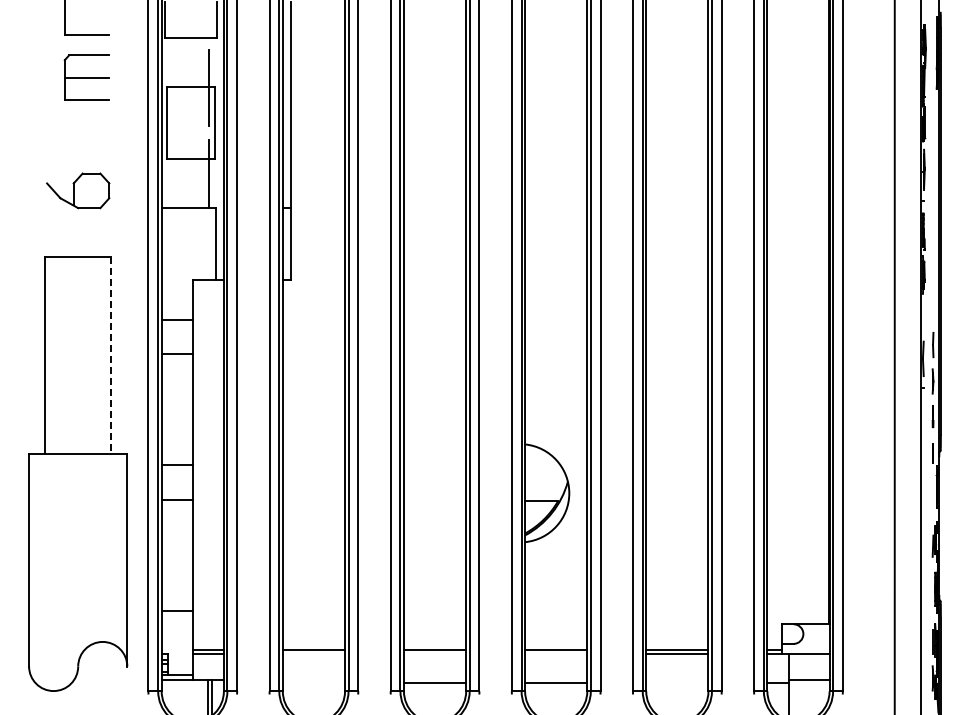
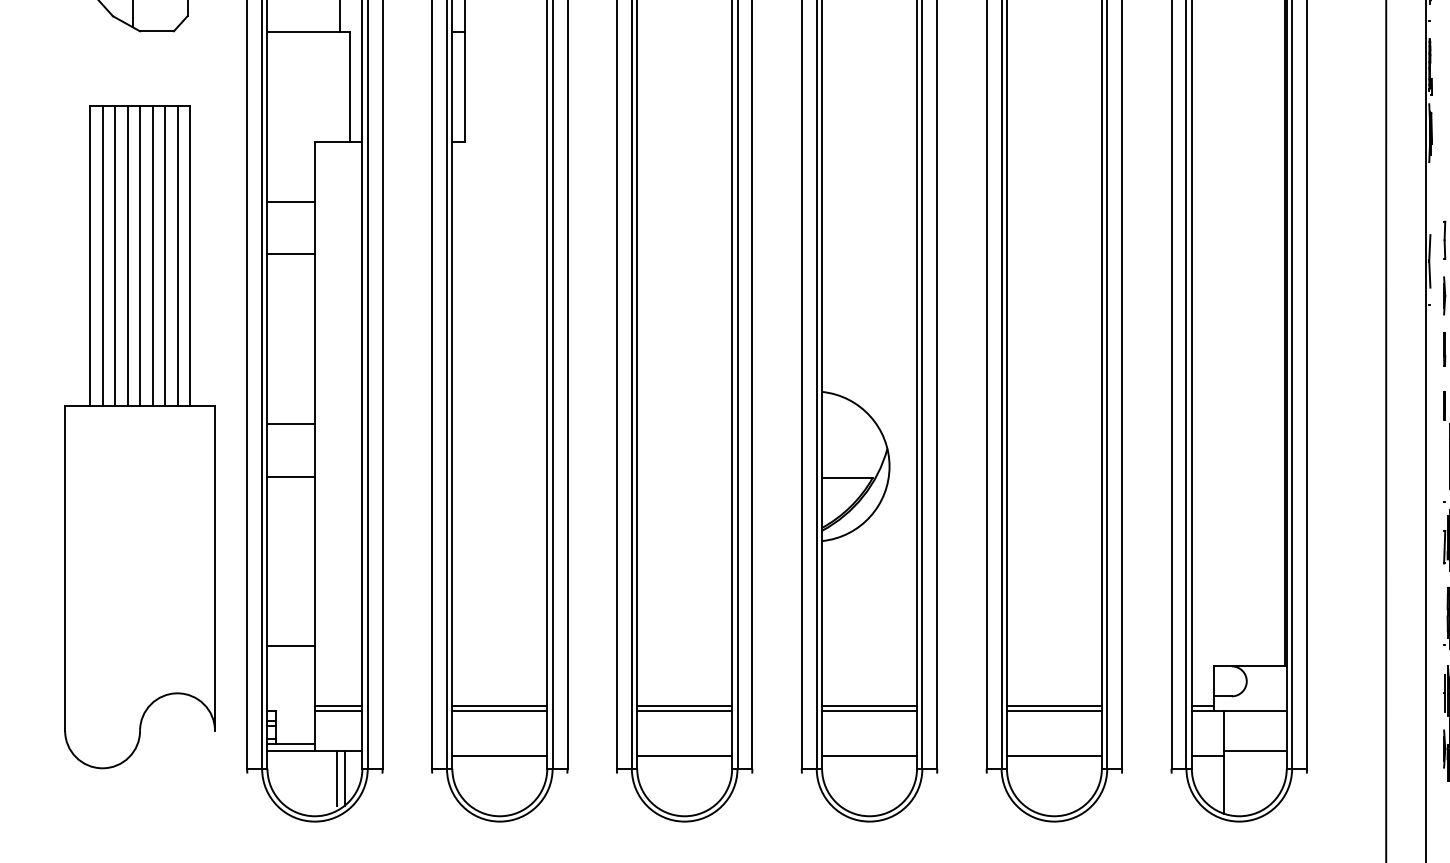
line: (53, 355) -> (102, 256), added
line: (61, 355) -> (114, 256), added
line: (70, 355) -> (128, 256), added
line: (78, 355) -> (140, 256), added
line: (86, 355) -> (152, 256), added
line: (94, 355) -> (164, 256), added
line: (102, 355) -> (177, 256), added
line: (110, 355) -> (189, 256), dashed -> solid
line: (313, 653) -> (499, 710), added
line: (434, 653) -> (683, 710), added
line: (556, 653) -> (869, 710), added
line: (313, 683) -> (499, 756), added
line: (677, 683) -> (1054, 756), added

